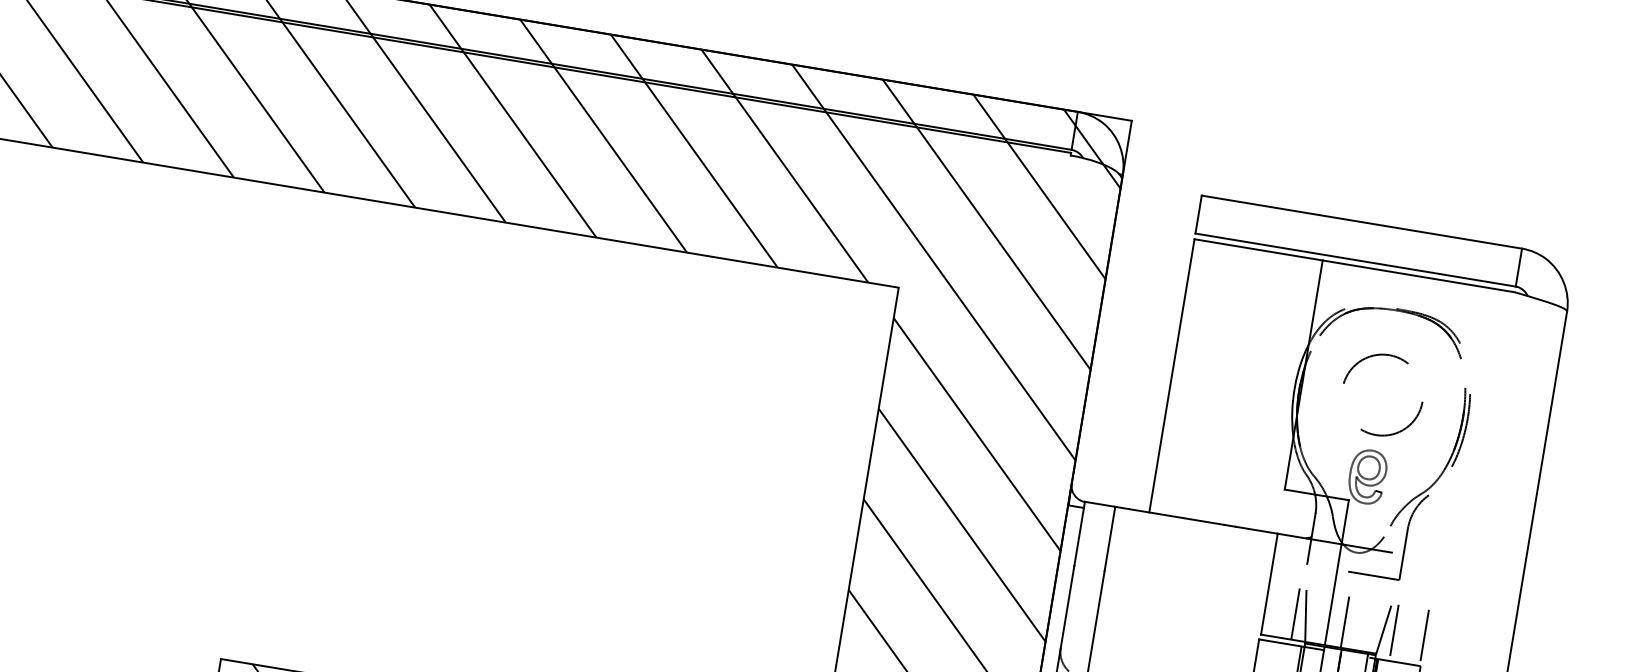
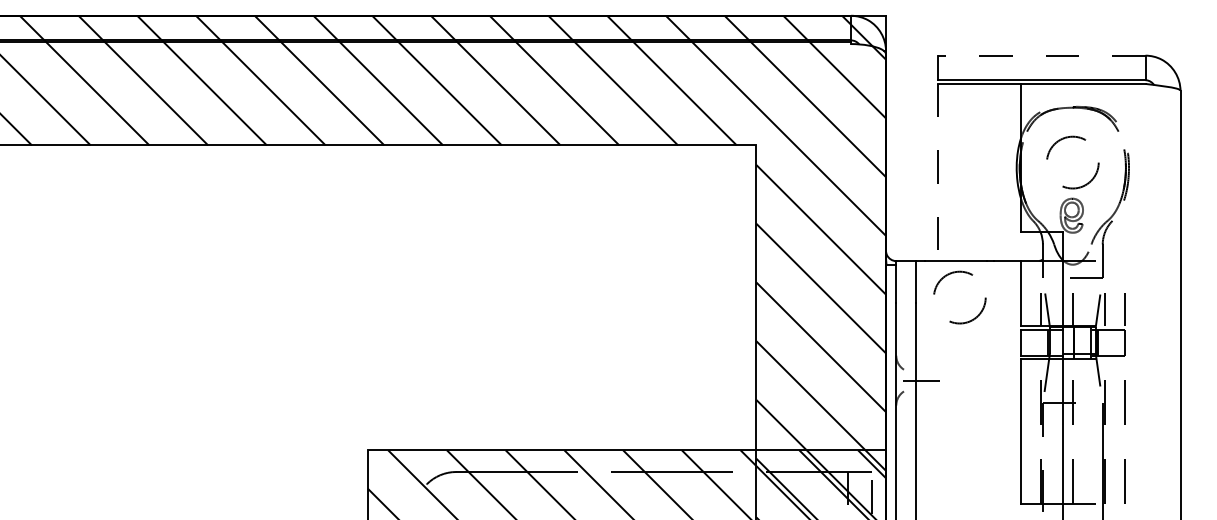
line: (1361, 221) -> (1041, 55), solid -> dashed
line: (1171, 375) -> (937, 172), solid -> dashed
circle: (1173, 574) -> (959, 297), added

